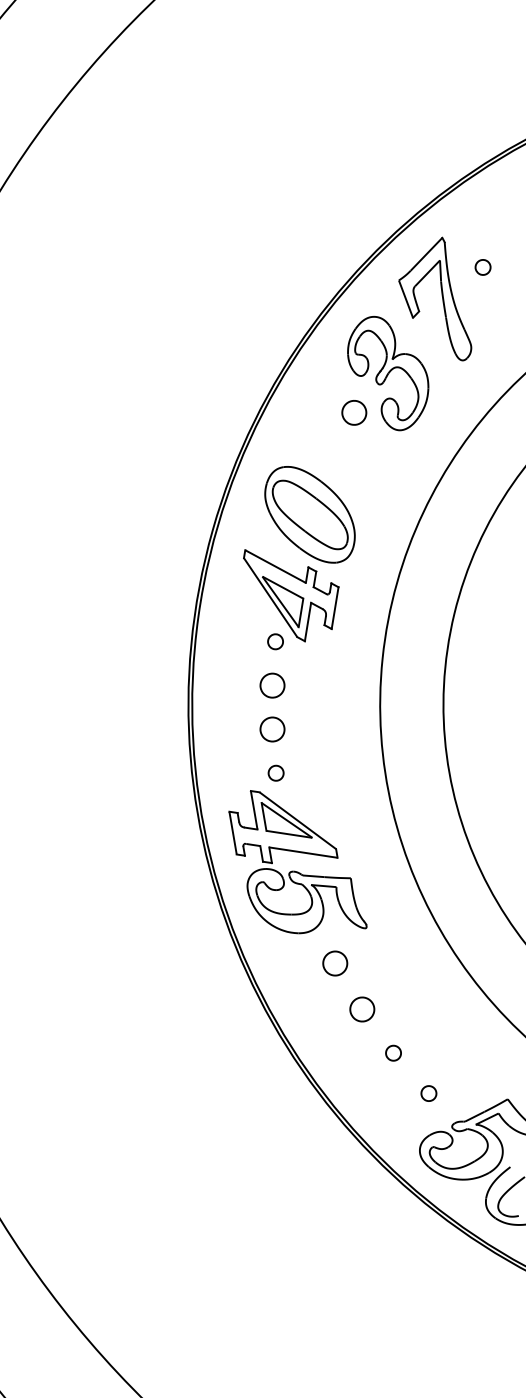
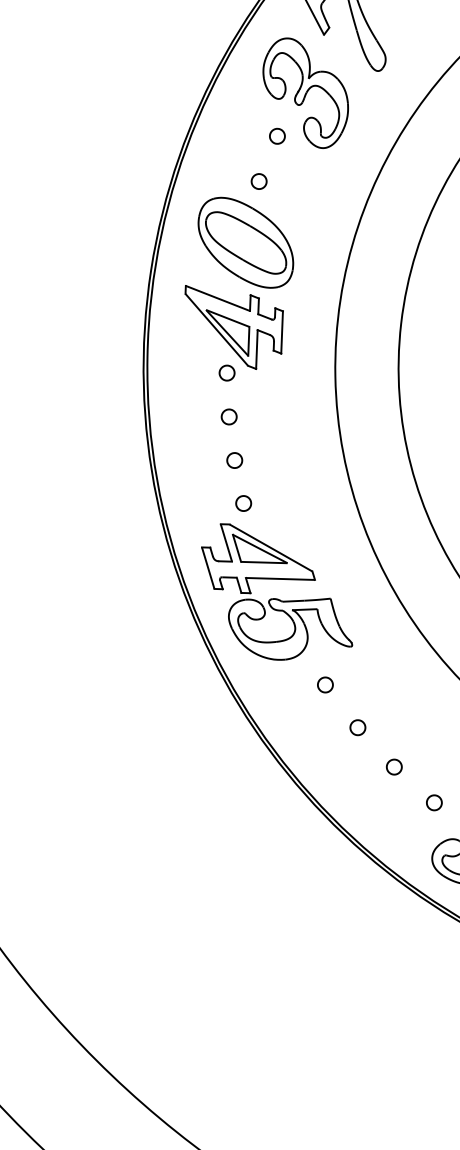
part: (354, 412) -> (277, 135), size x0.62
part: (330, 455) -> (258, 181), added
part: (271, 685) -> (228, 416), size x0.62
part: (272, 729) -> (234, 460), size x0.62
part: (334, 962) -> (324, 684), size x0.62
part: (361, 1009) -> (357, 727), size x0.62

